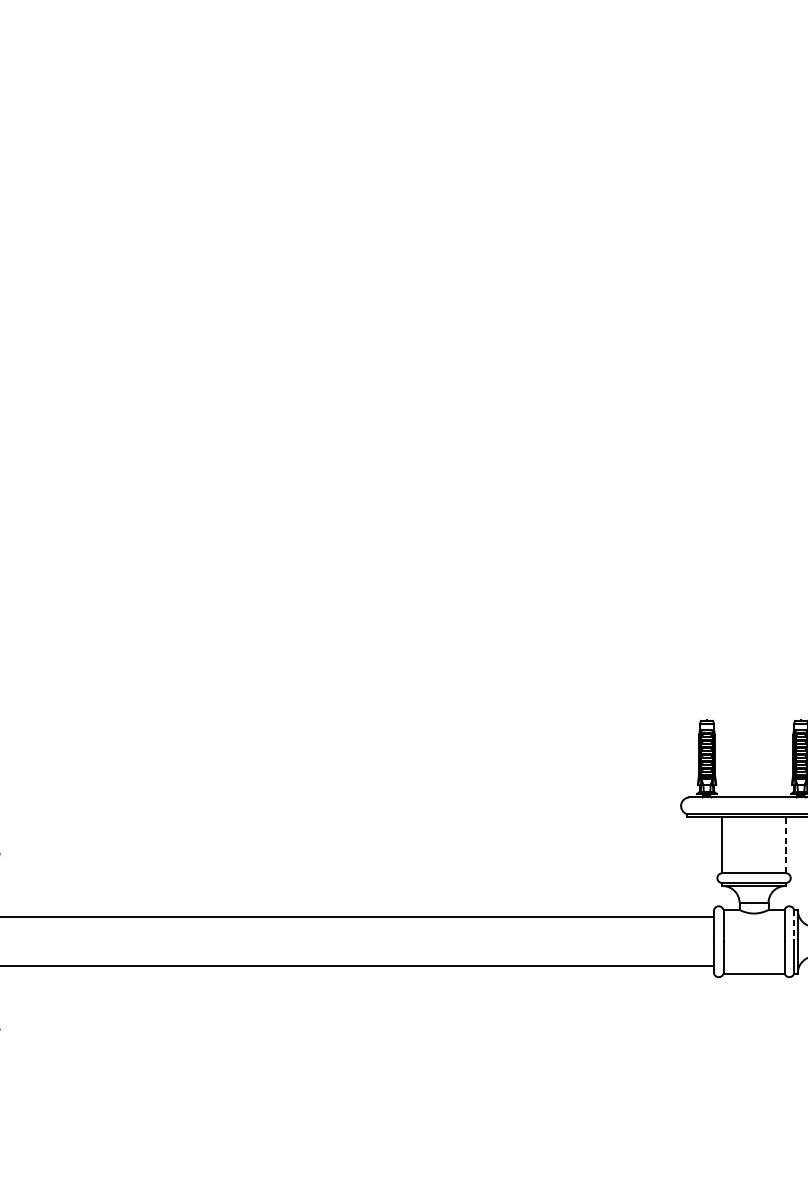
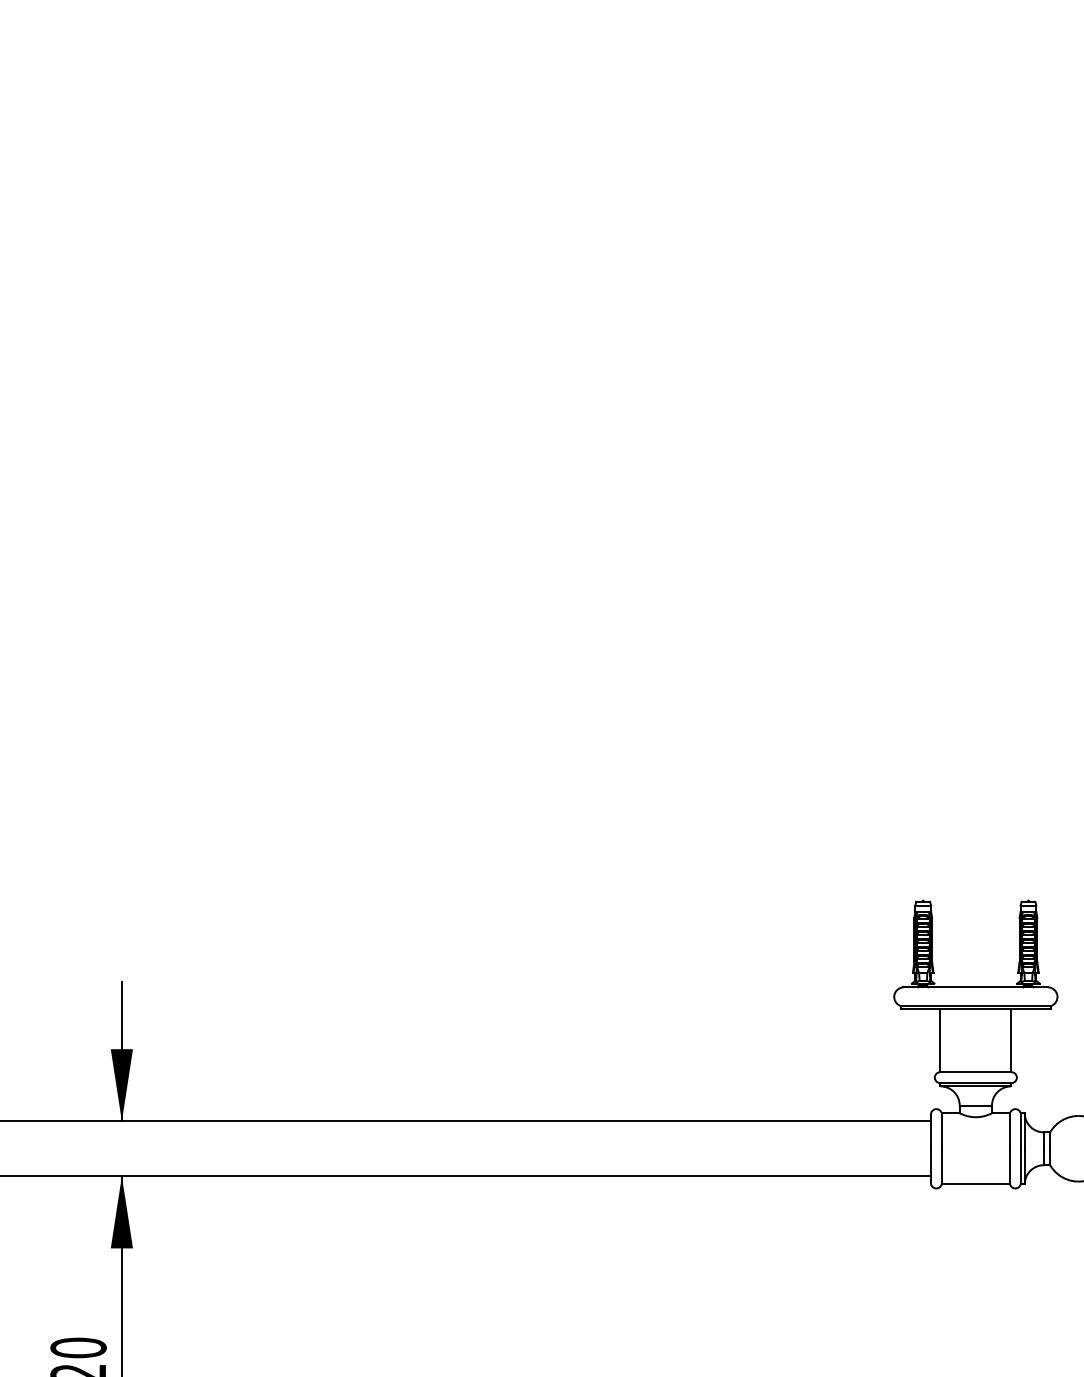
line: (785, 844) -> (1011, 1040), dashed -> solid
line: (793, 926) -> (1020, 1131), dashed -> solid

